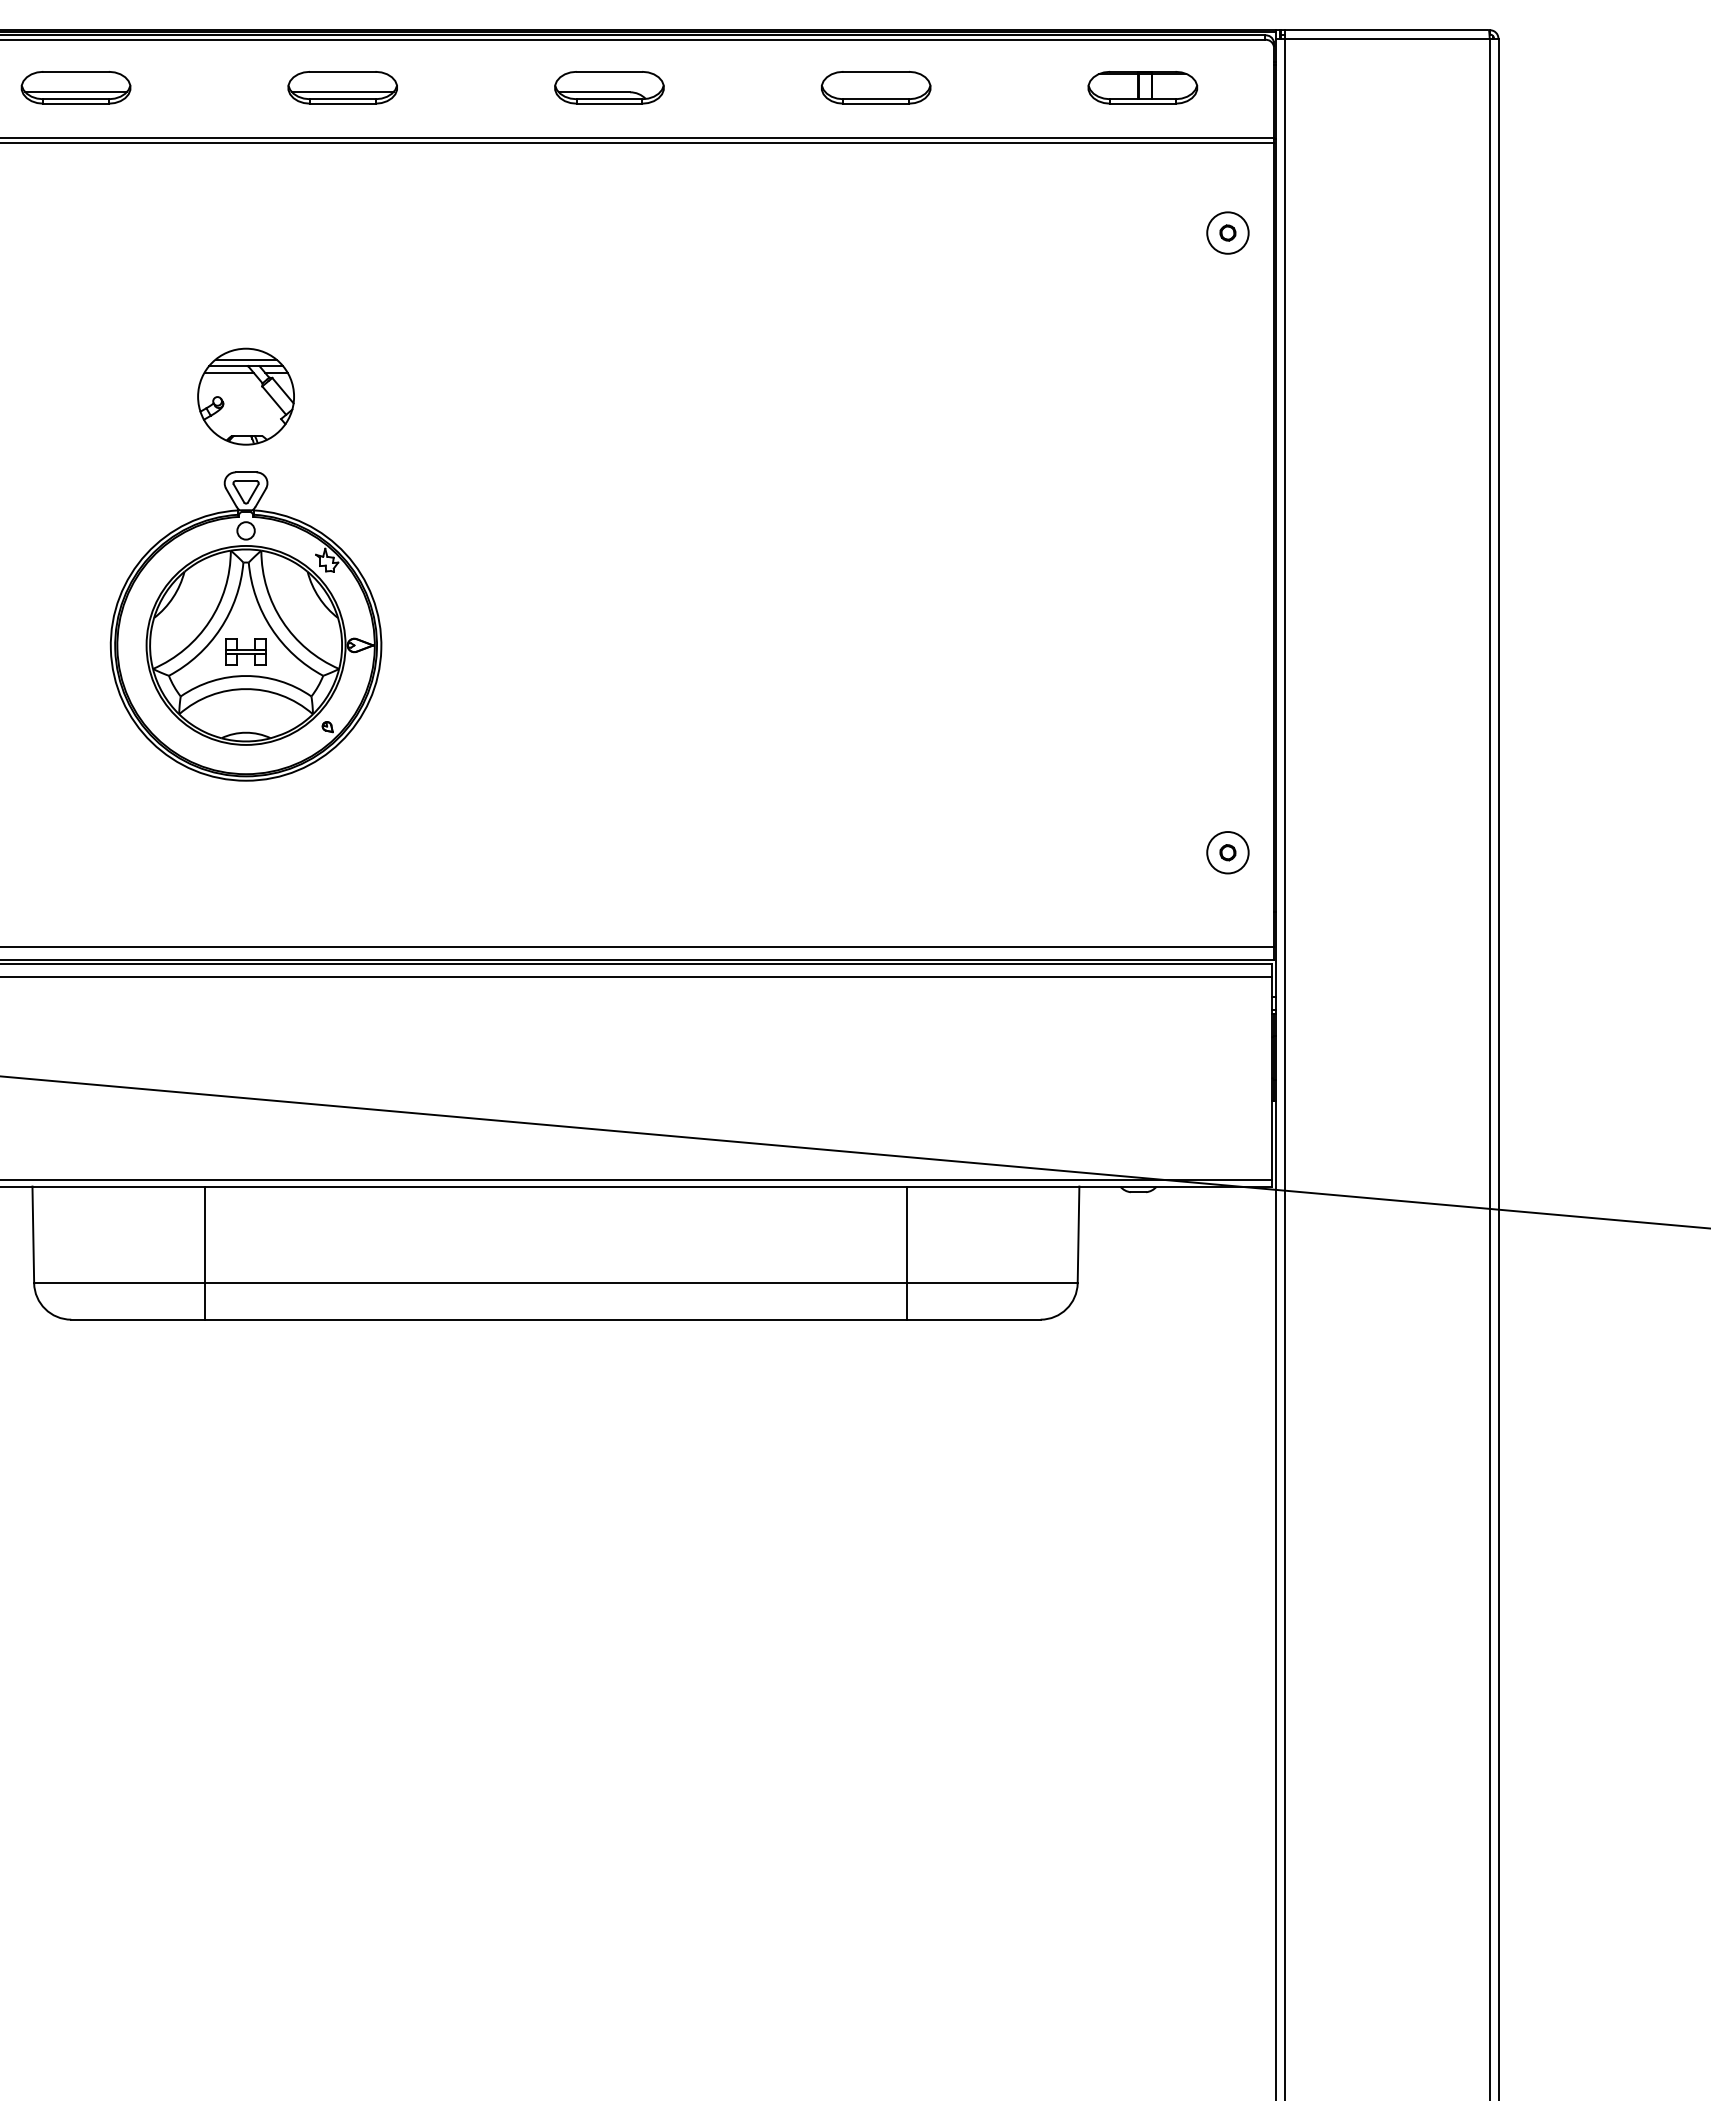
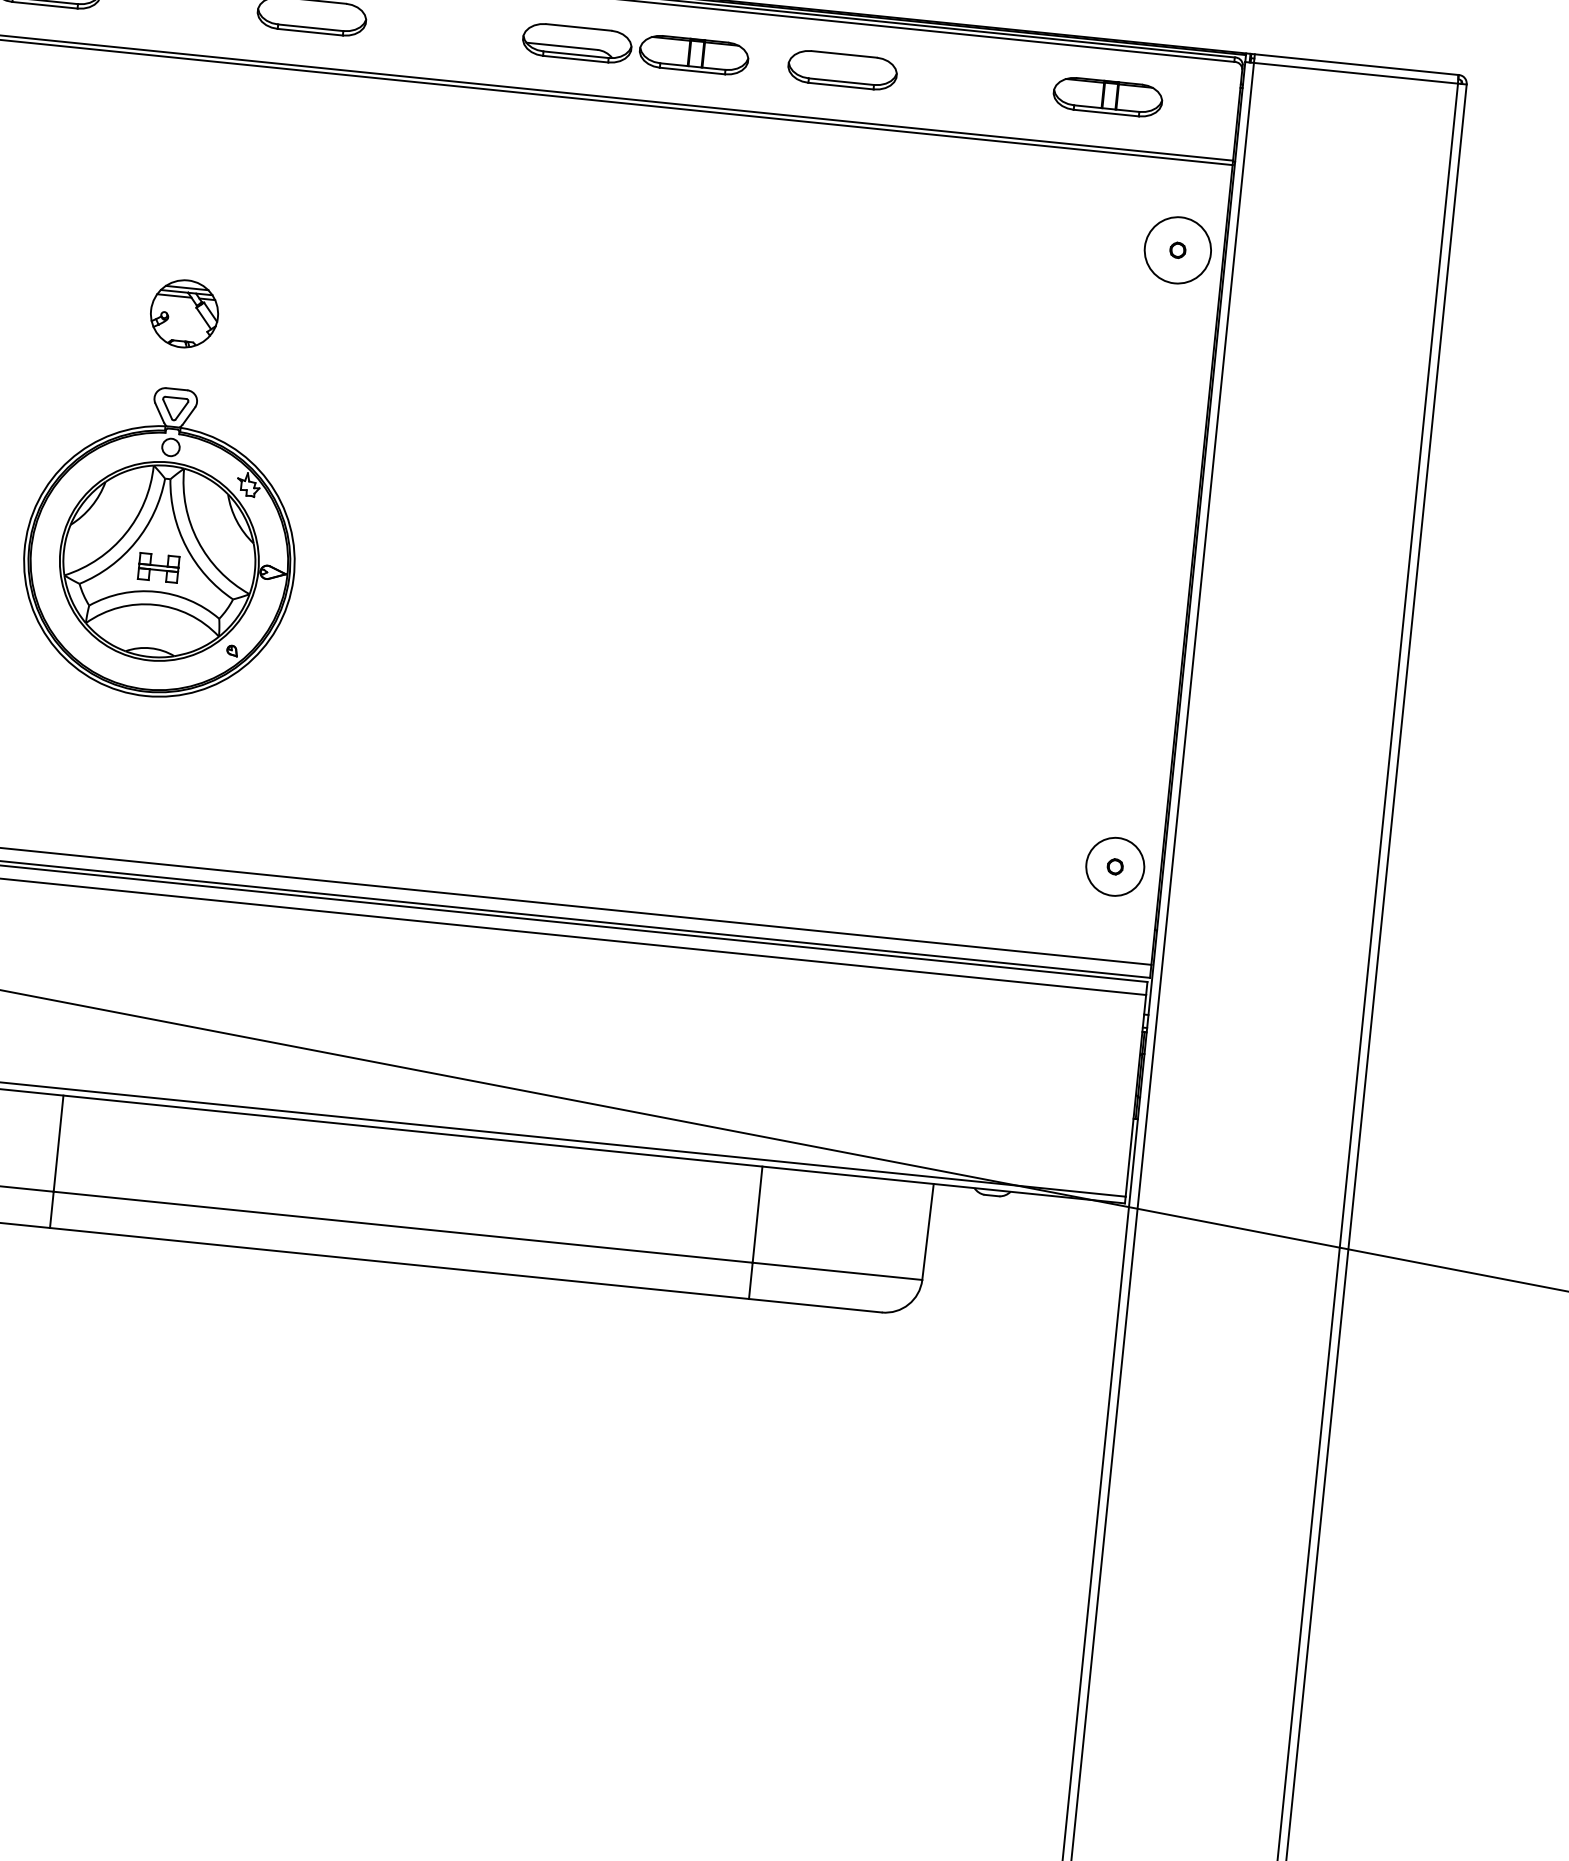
part: (726, 87) -> (693, 54), added
line: (342, 92) -> (311, 21), removed
circle: (1227, 232) -> (1177, 249), size x1.6
part: (245, 396) -> (183, 313), size x0.7
circle: (1227, 852) -> (1114, 866), size x1.4

